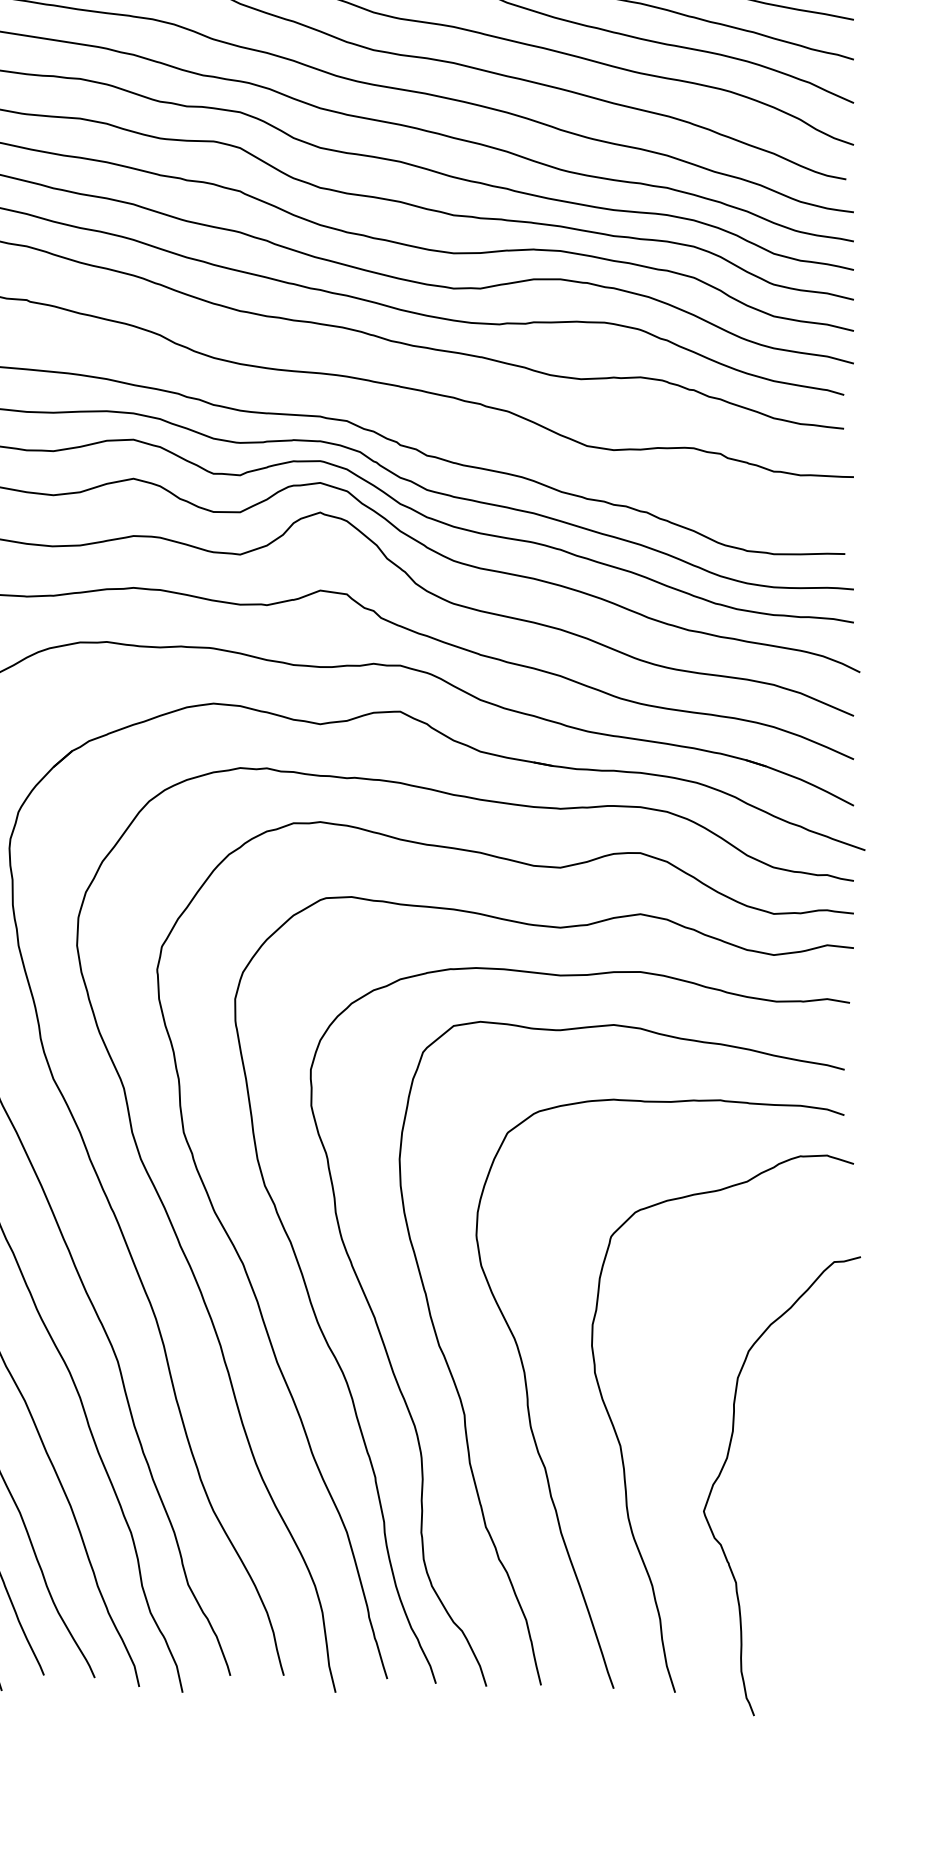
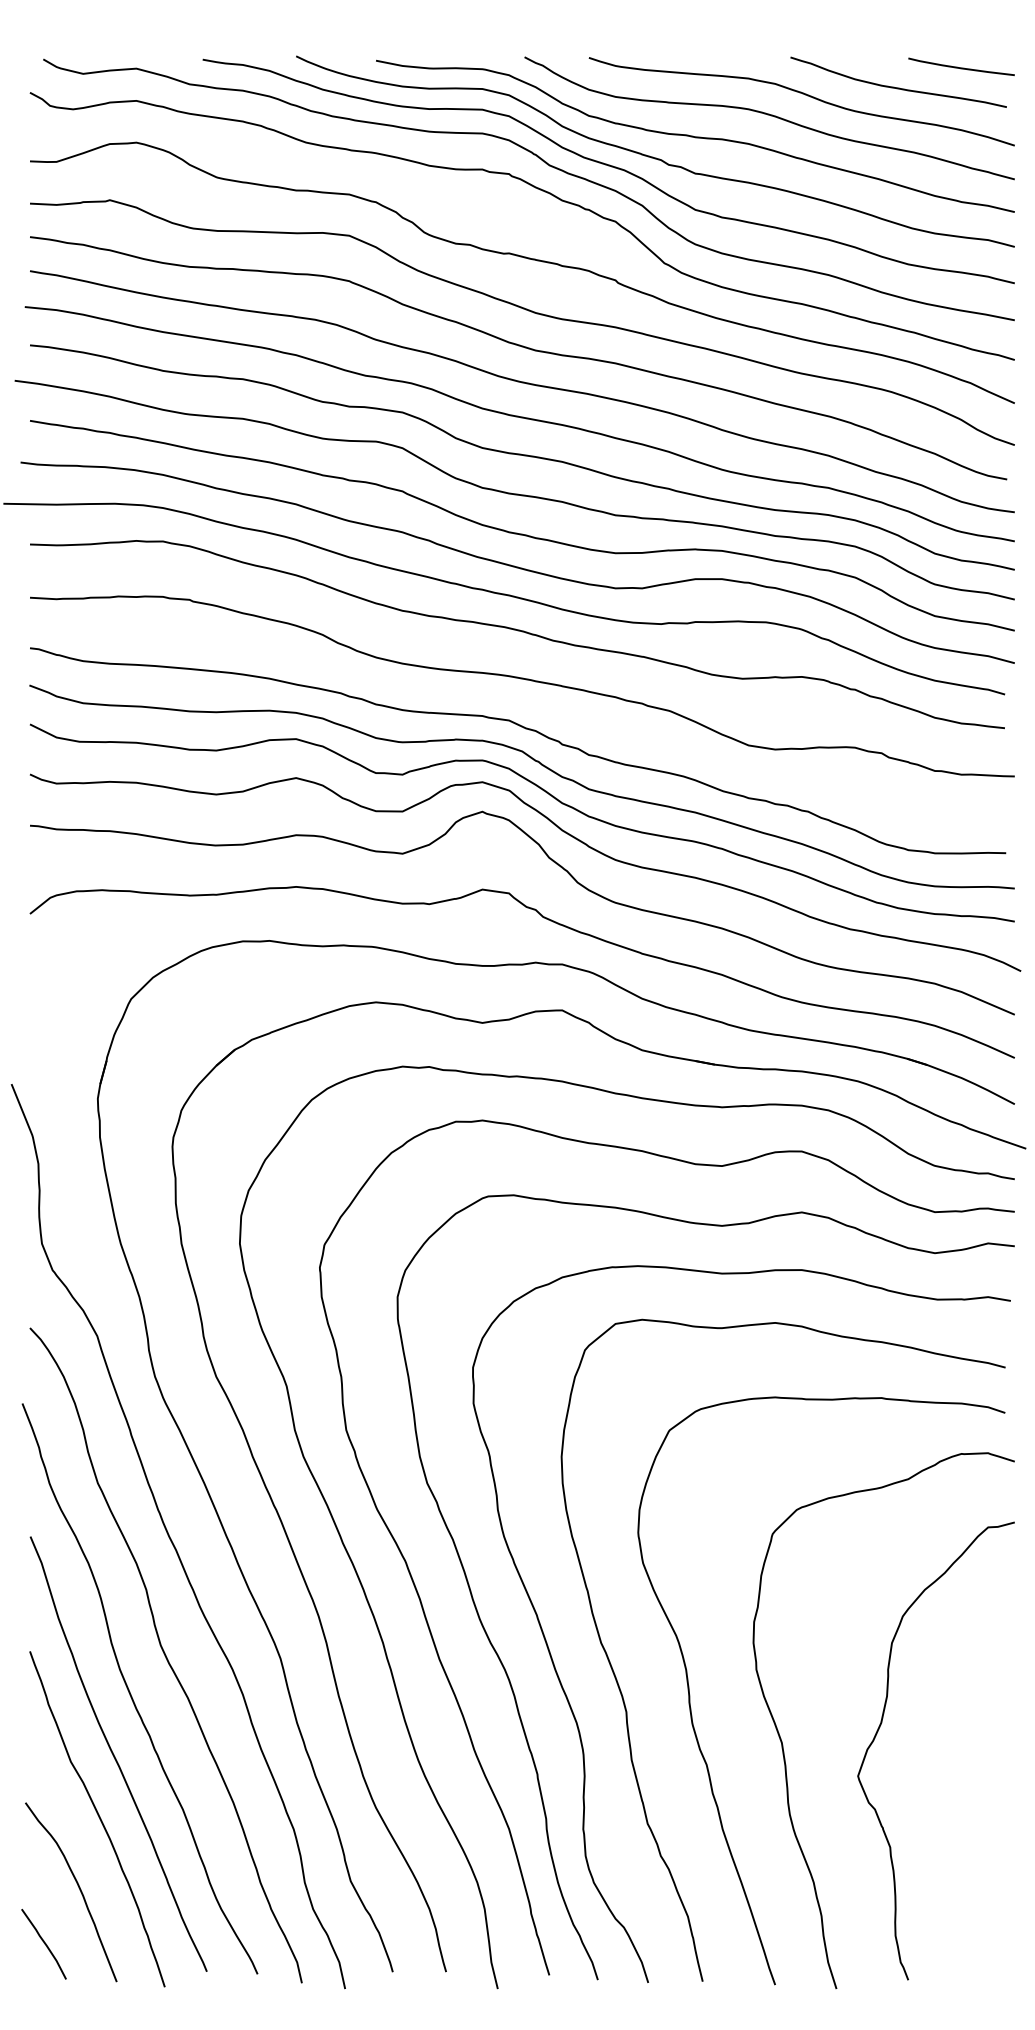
curve: (727, 1460) -> (881, 1725), moved

